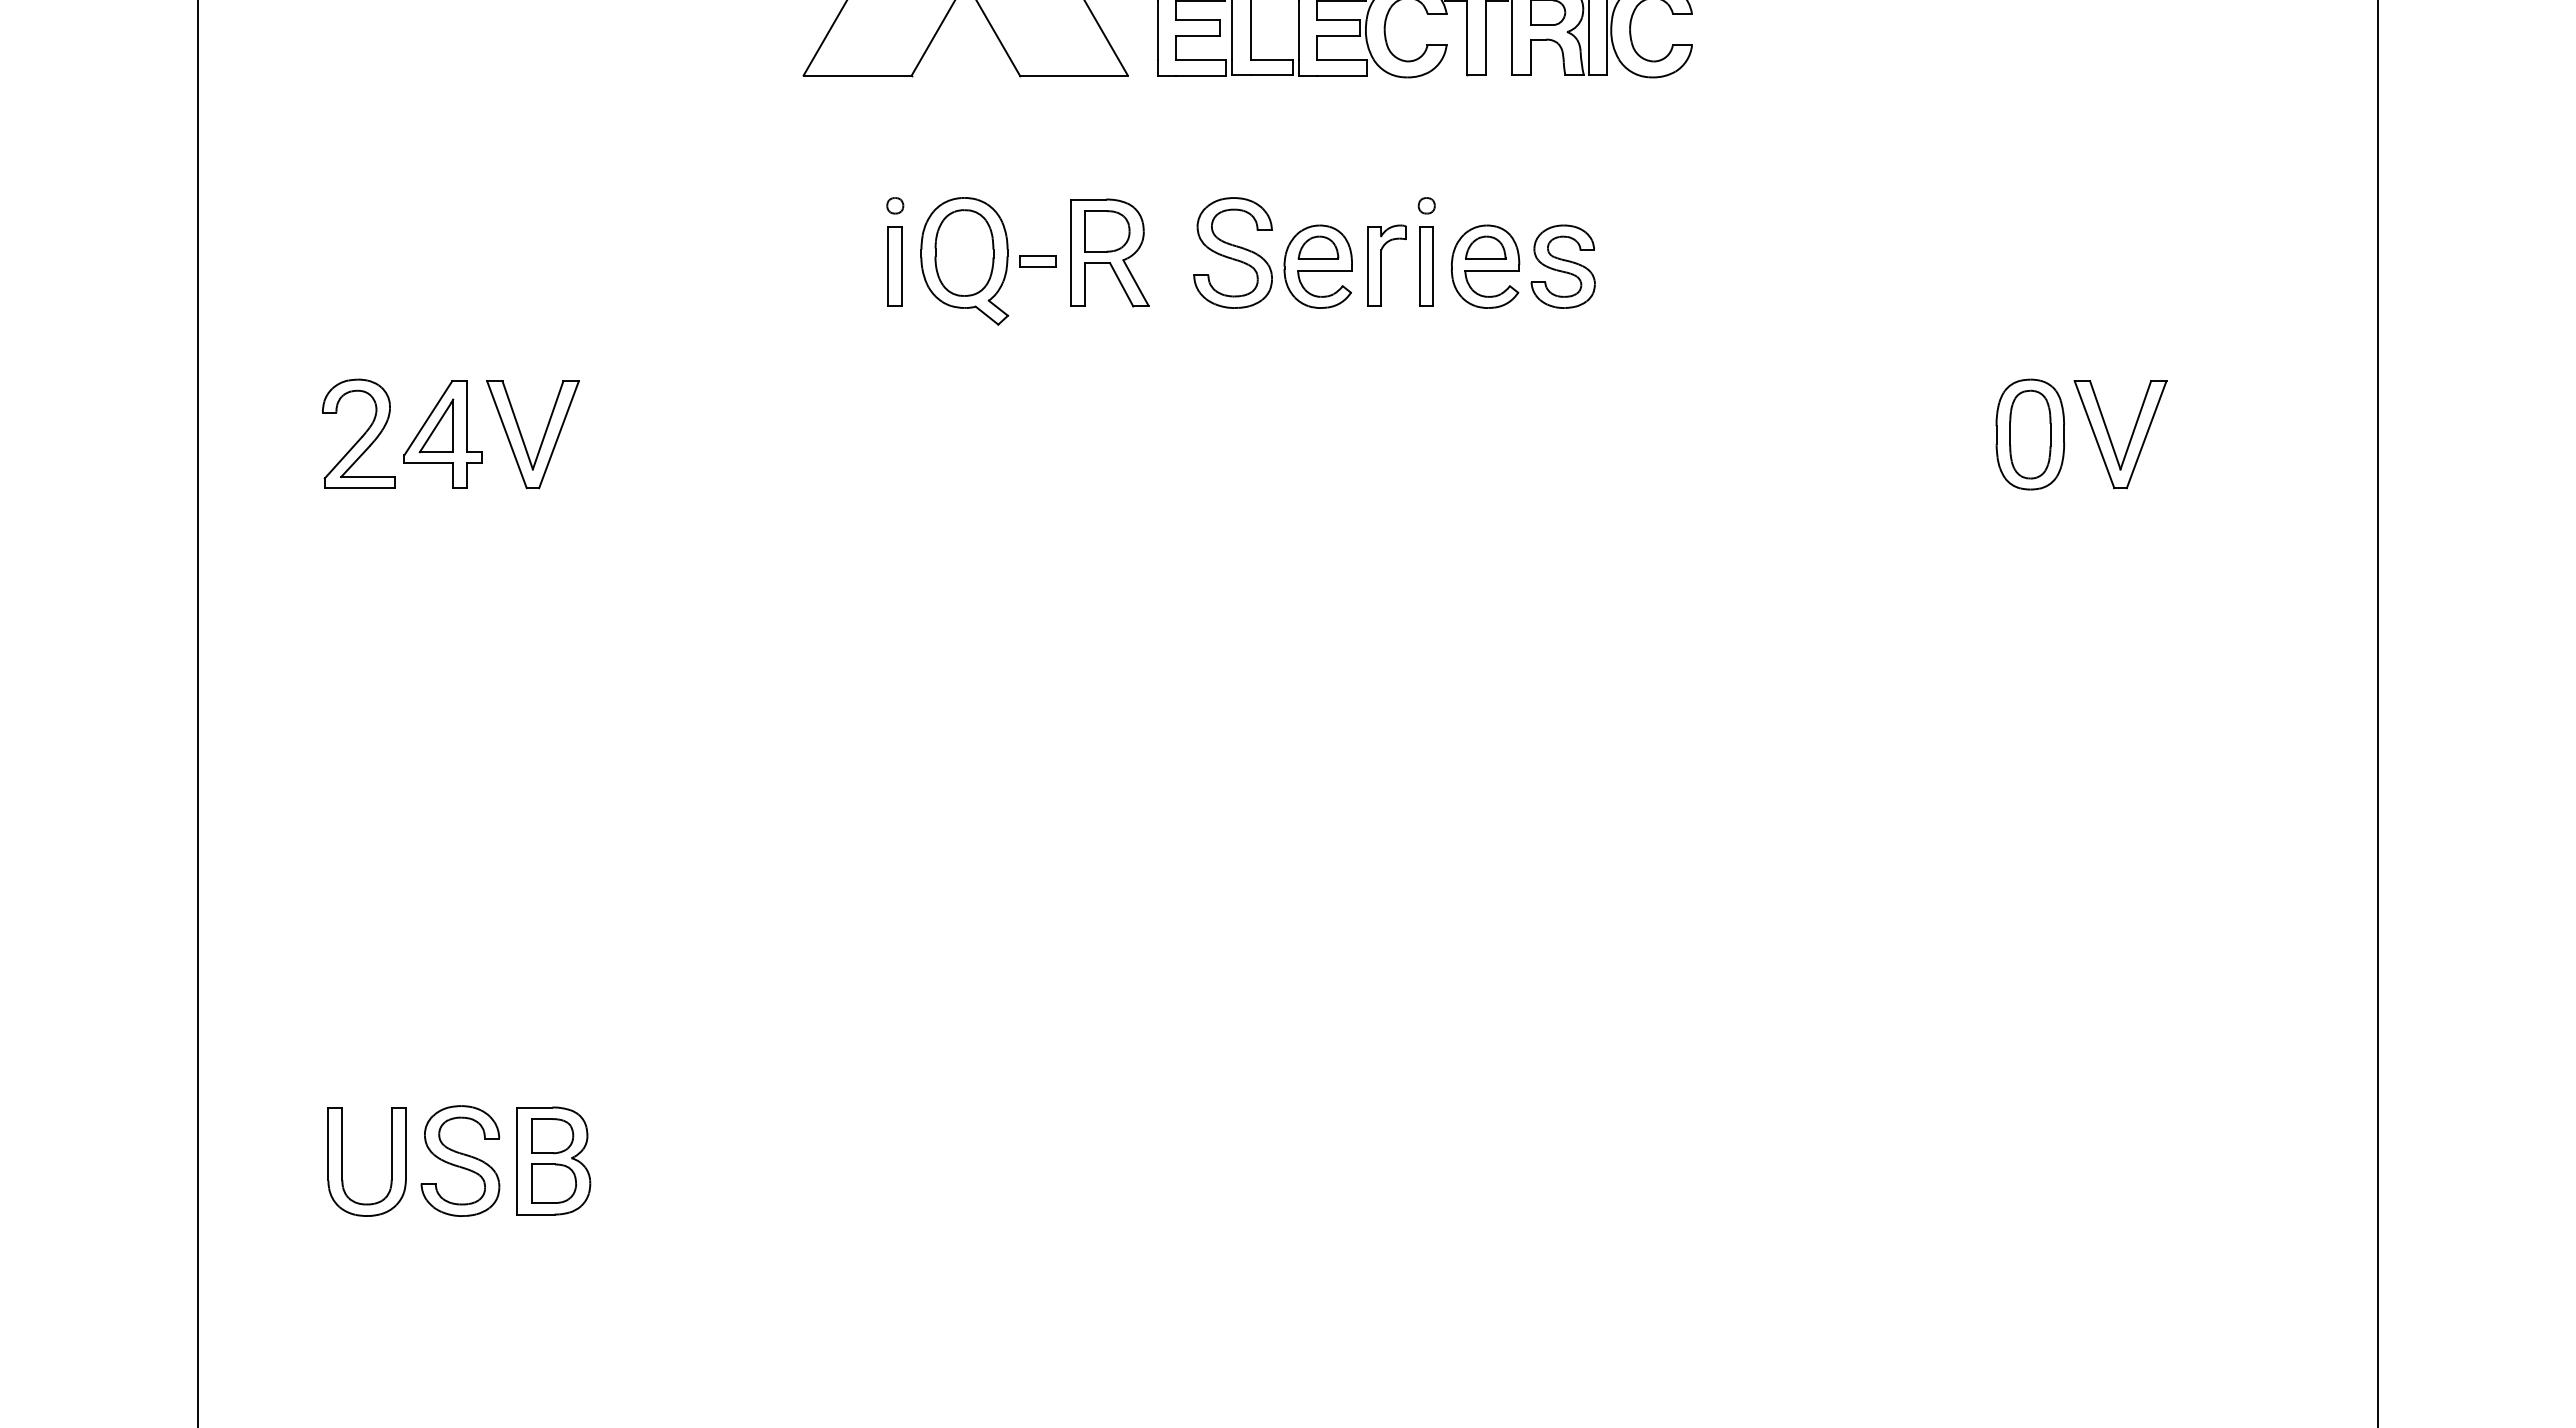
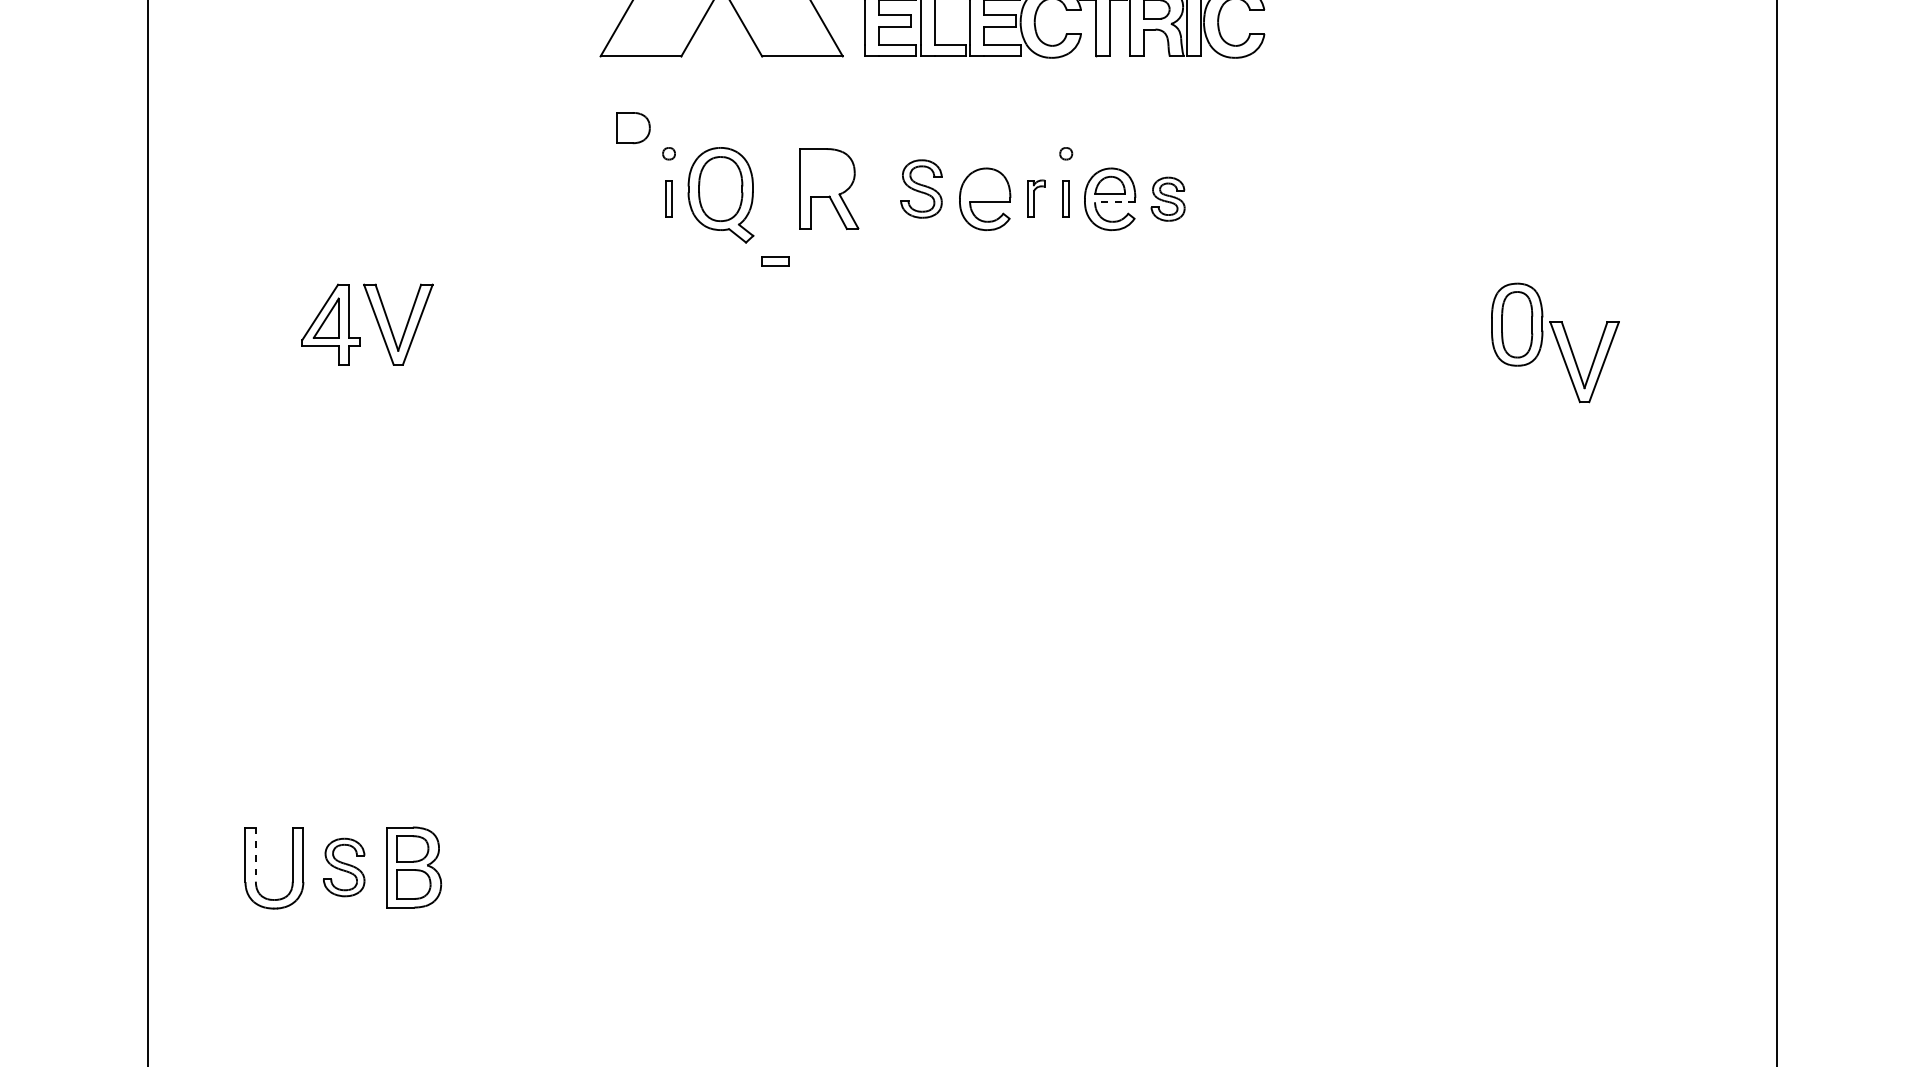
part: (1107, 231) -> (633, 128), moved
part: (1318, 247) -> (985, 184), removed
part: (1232, 252) -> (921, 188), size x0.7
part: (1037, 261) -> (775, 261), moved
part: (1386, 265) -> (1036, 198), size x0.6
part: (894, 266) -> (668, 199), size x0.6
part: (1426, 266) -> (1065, 199), size x0.6
part: (1562, 266) -> (1167, 199), size x0.7
line: (1492, 270) -> (1115, 202), solid -> dashed
part: (358, 433) -> (267, 323), removed
part: (2110, 436) -> (1577, 363), moved
line: (342, 1144) -> (256, 855), solid -> dashed
part: (460, 1160) -> (344, 867), size x0.7

